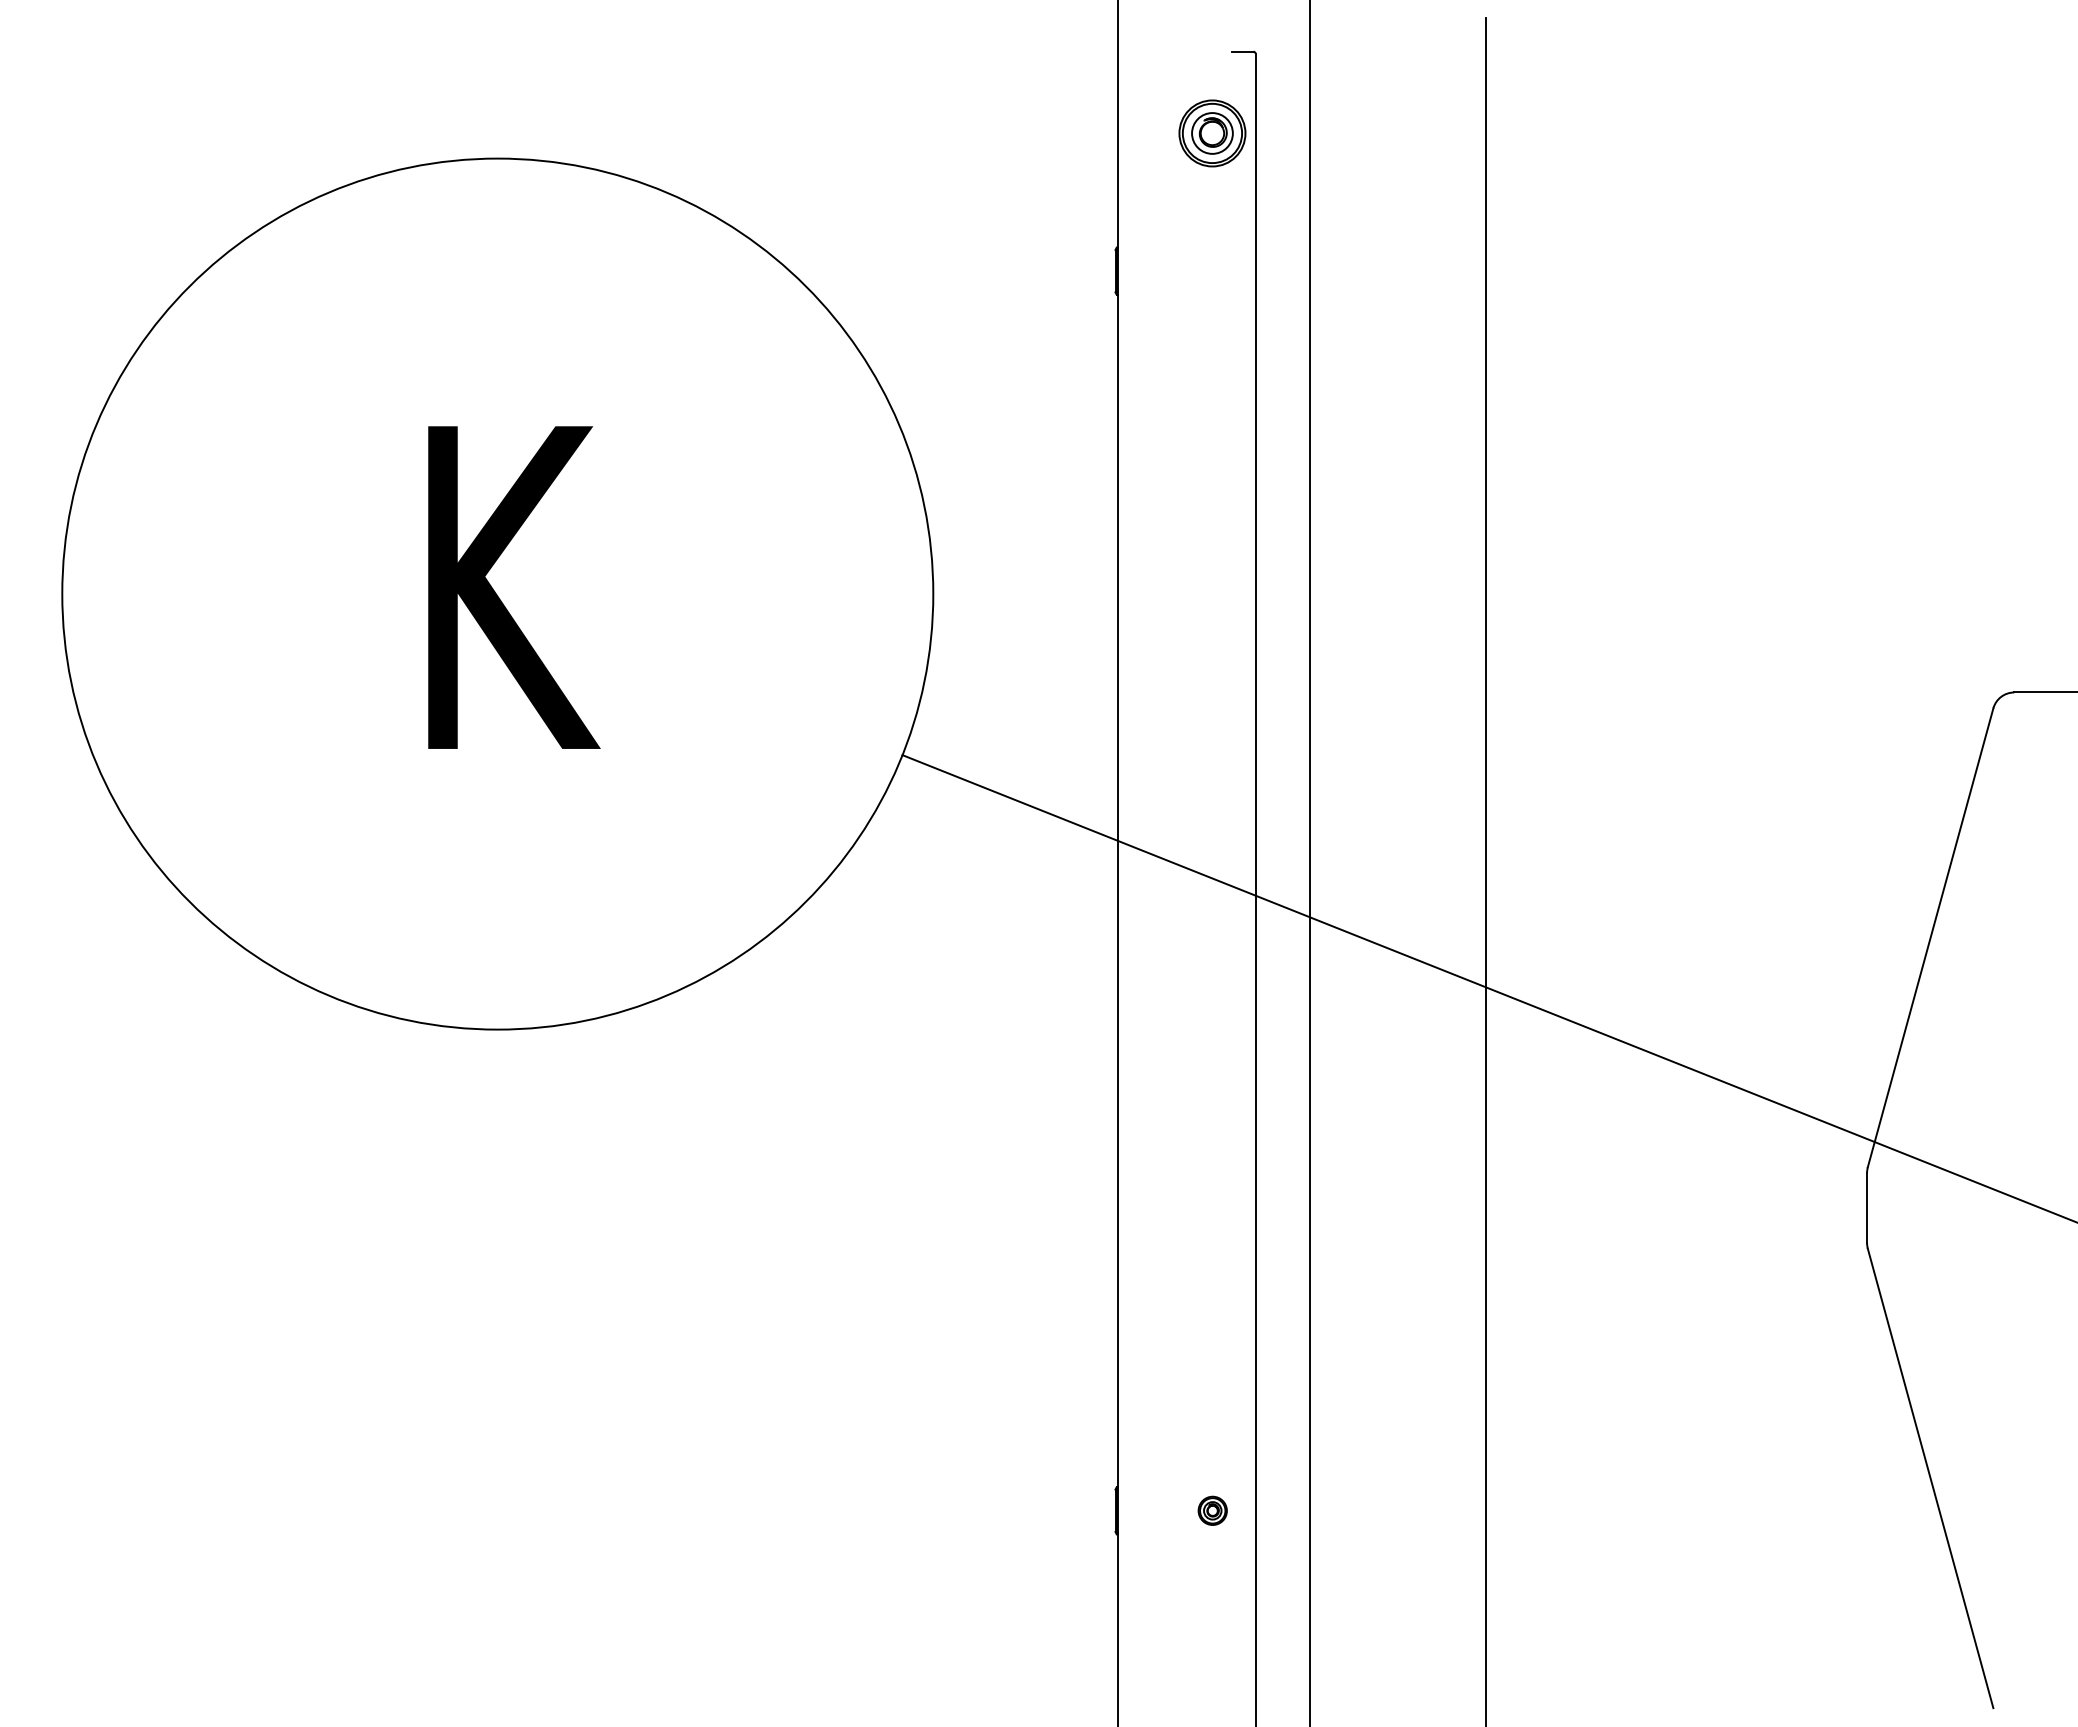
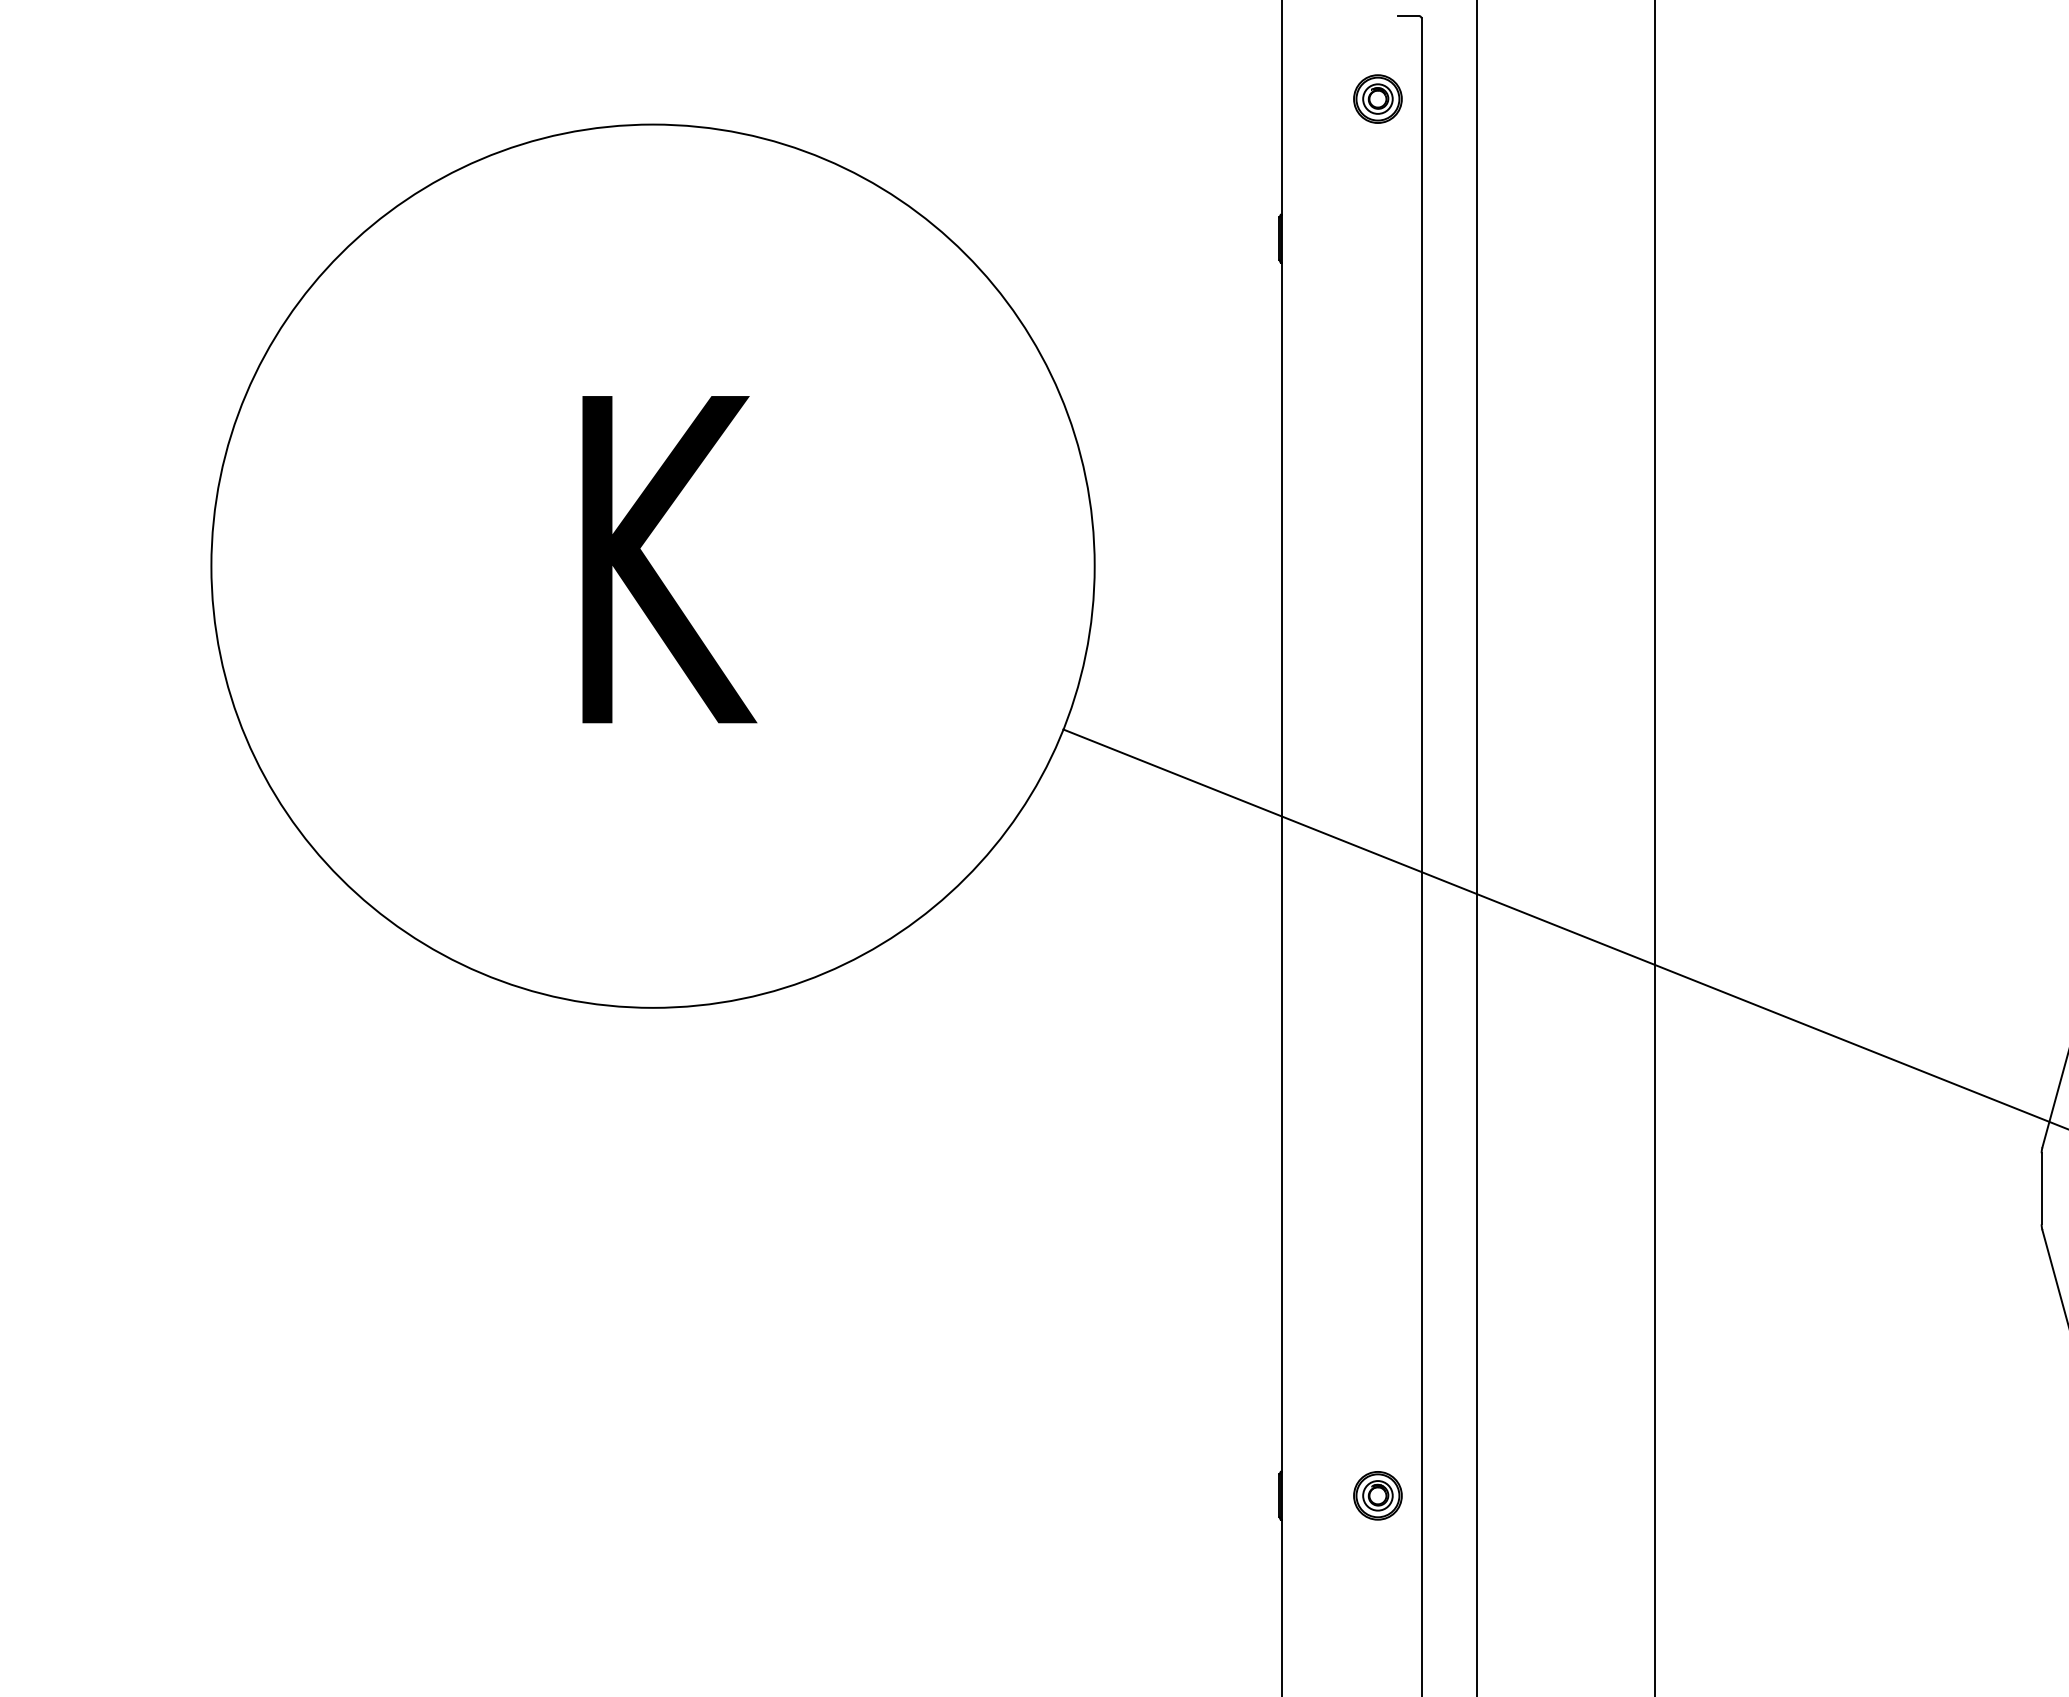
part: (1212, 133) -> (1377, 99), size x0.71
part: (1212, 1510) -> (1377, 1495), size x1.67

